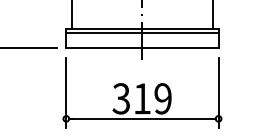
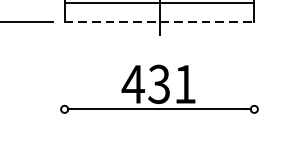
line: (142, 48) -> (159, 21), solid -> dashed
line: (66, 92) -> (64, 76), removed
line: (218, 92) -> (254, 76), removed
text: (141, 98) -> (158, 83), 319 -> 431

